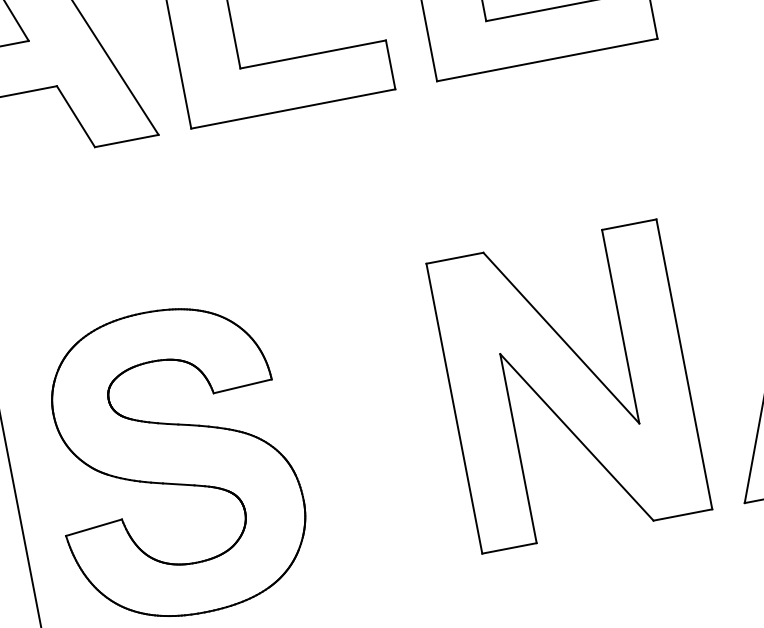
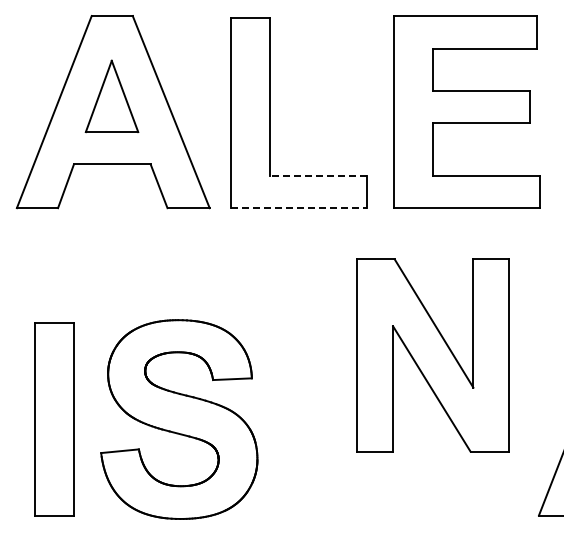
line: (311, 54) -> (317, 175), solid -> dashed
line: (292, 109) -> (298, 208), solid -> dashed
part: (568, 386) -> (432, 355), moved

